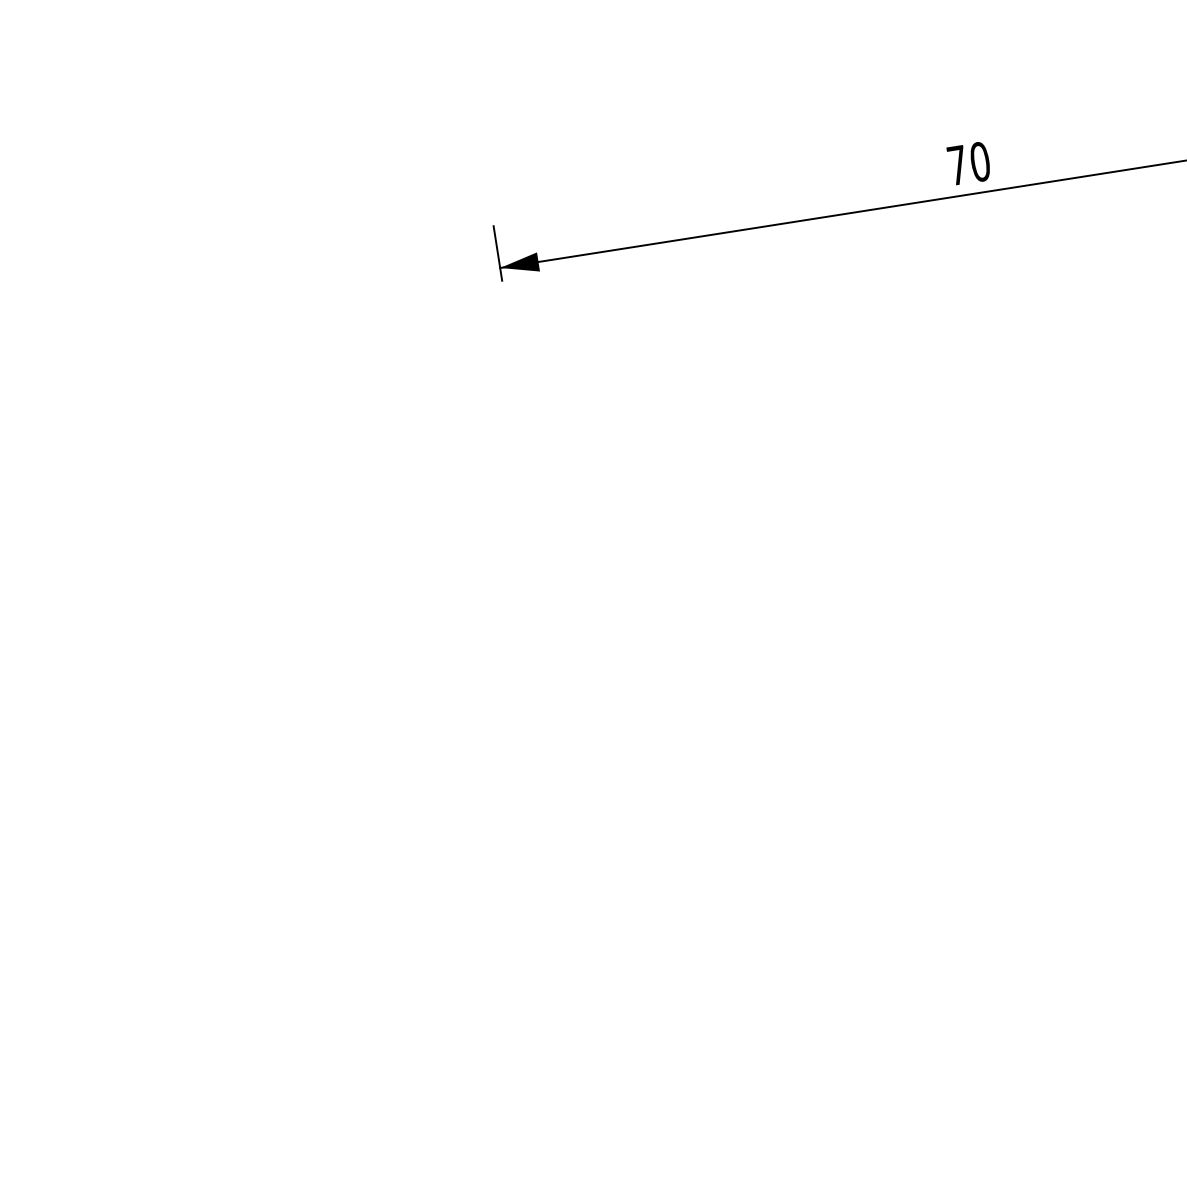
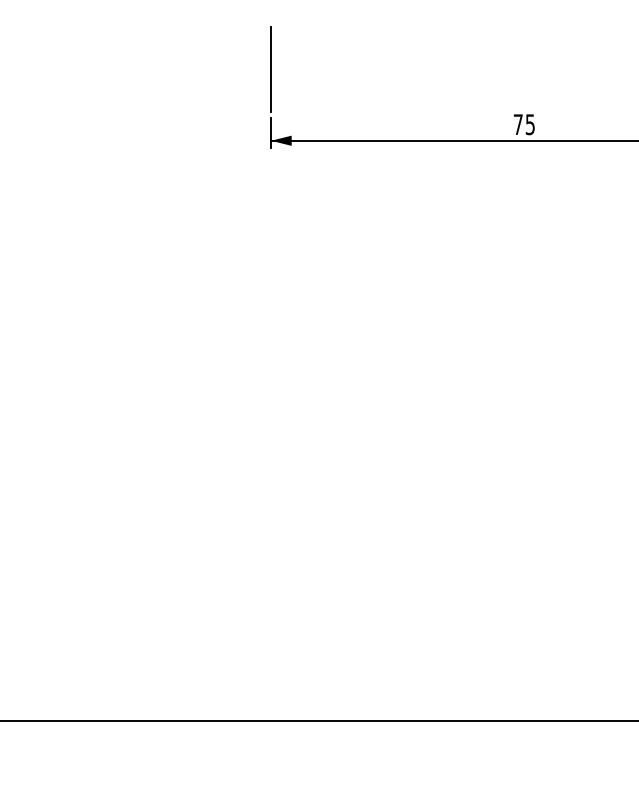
line: (479, 132) -> (271, 68), added
text: (980, 161) -> (530, 124), 70 -> 75

